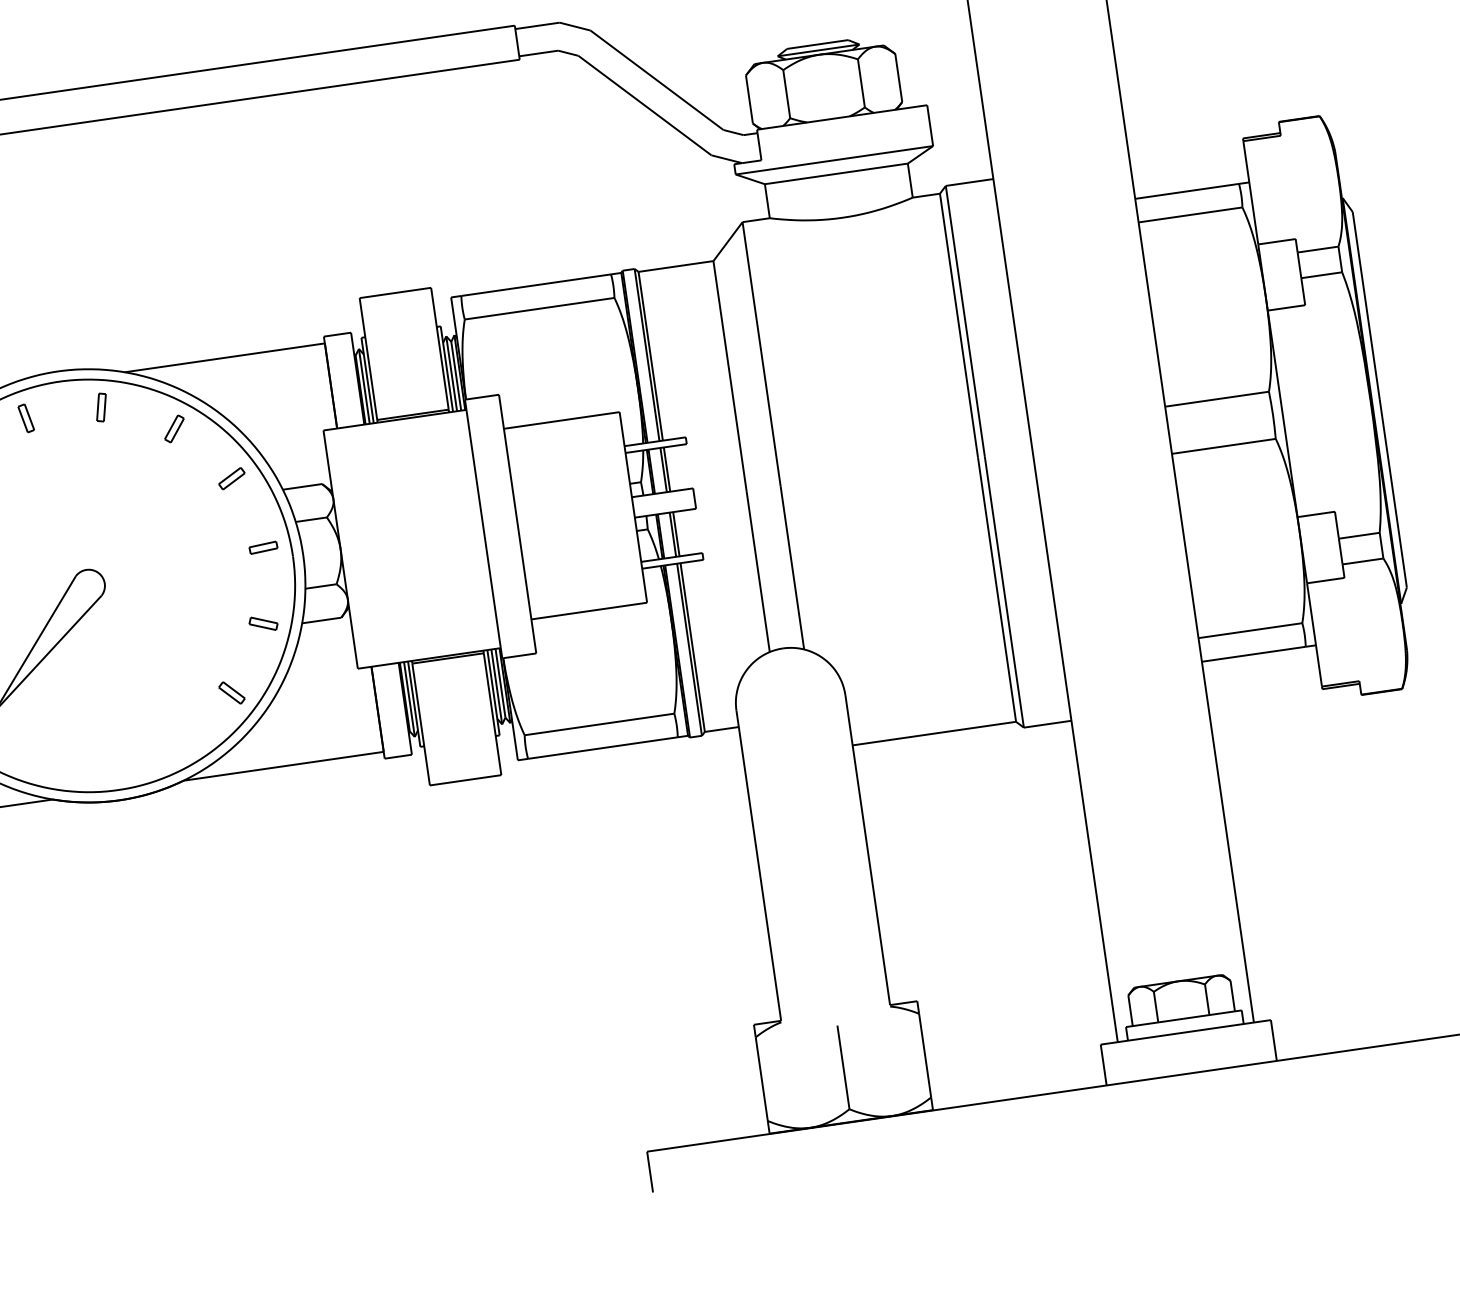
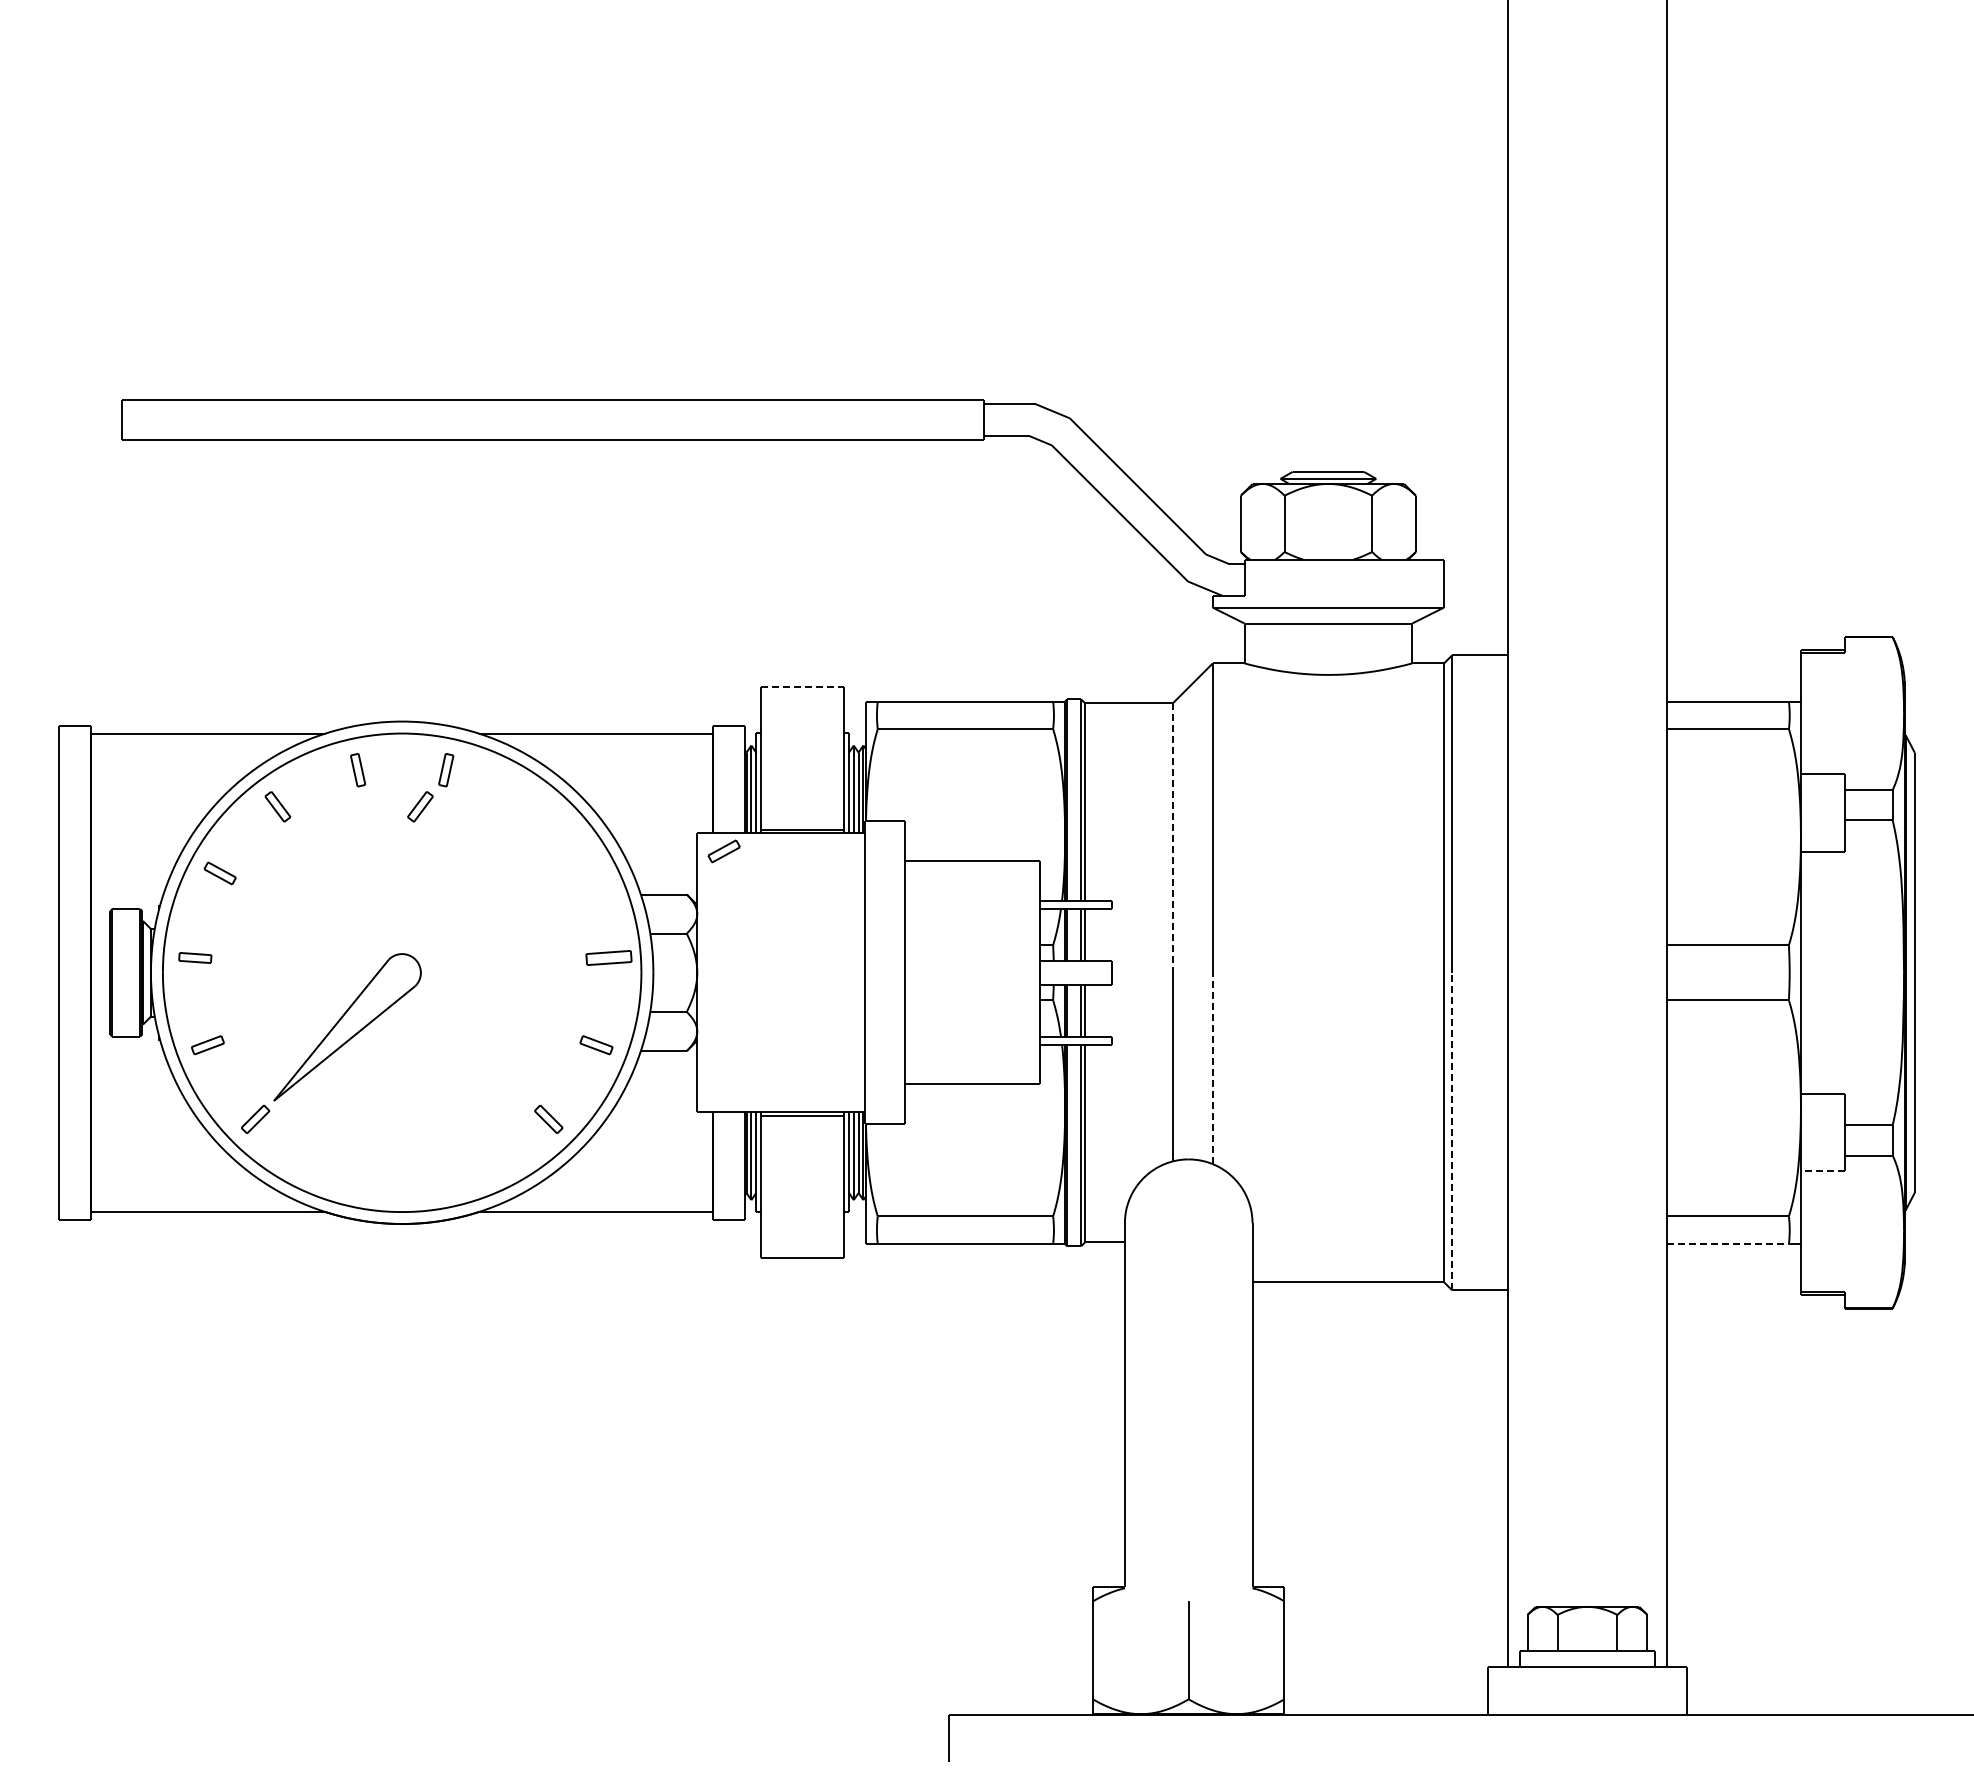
line: (395, 293) -> (802, 687), solid -> dashed
line: (729, 376) -> (1172, 838), solid -> dashed
part: (174, 428) -> (420, 806), moved
part: (231, 478) -> (723, 851), moved
part: (263, 547) -> (608, 957), size x1.4
line: (792, 567) -> (1212, 1068), solid -> dashed
line: (1325, 580) -> (1822, 1171), solid -> dashed
line: (1004, 592) -> (1452, 1131), solid -> dashed
line: (1254, 654) -> (1728, 1244), solid -> dashed

